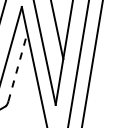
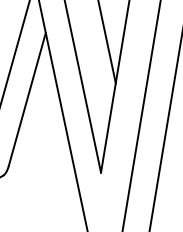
line: (18, 66) -> (28, 97), dashed -> solid

